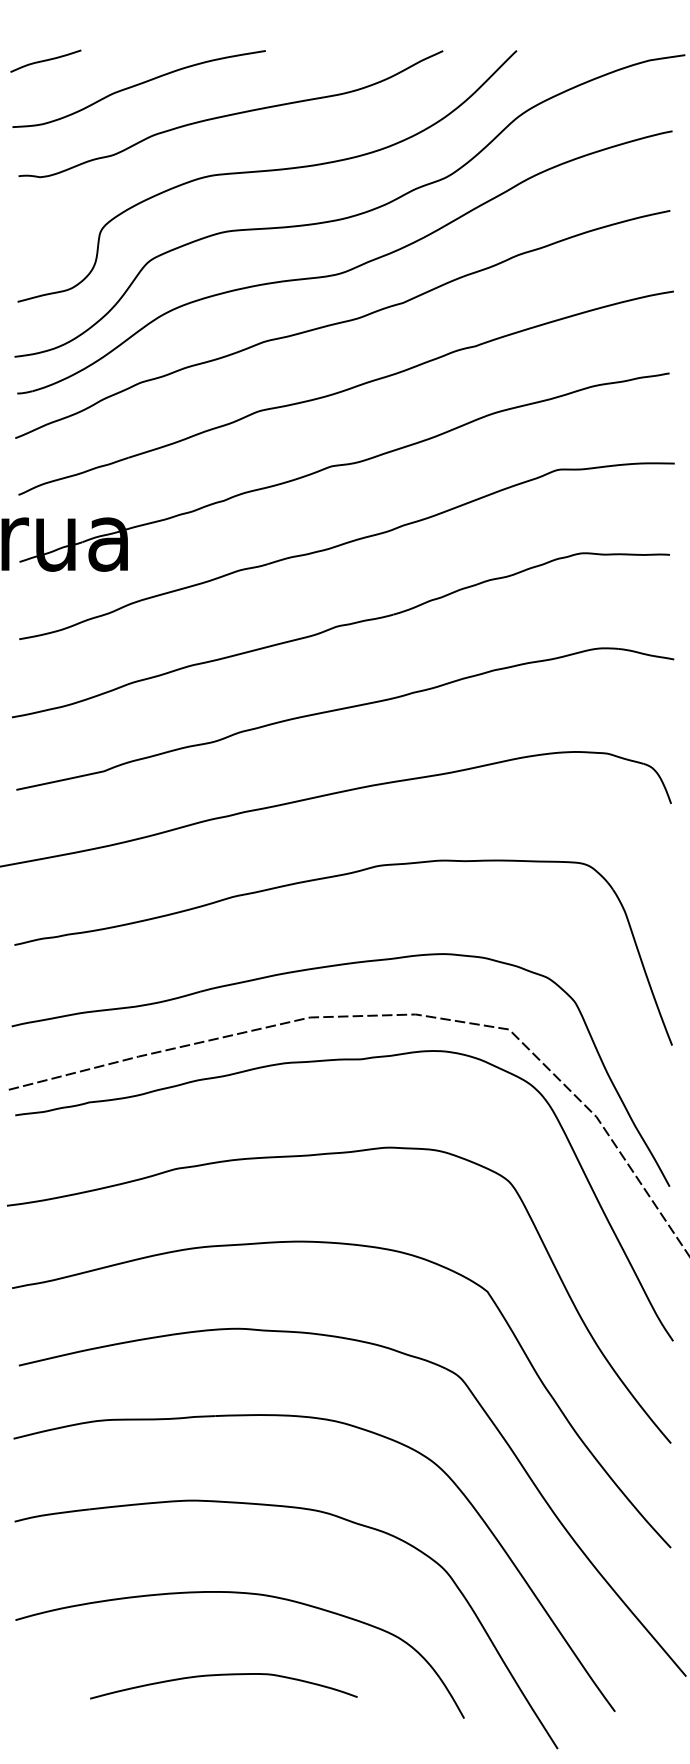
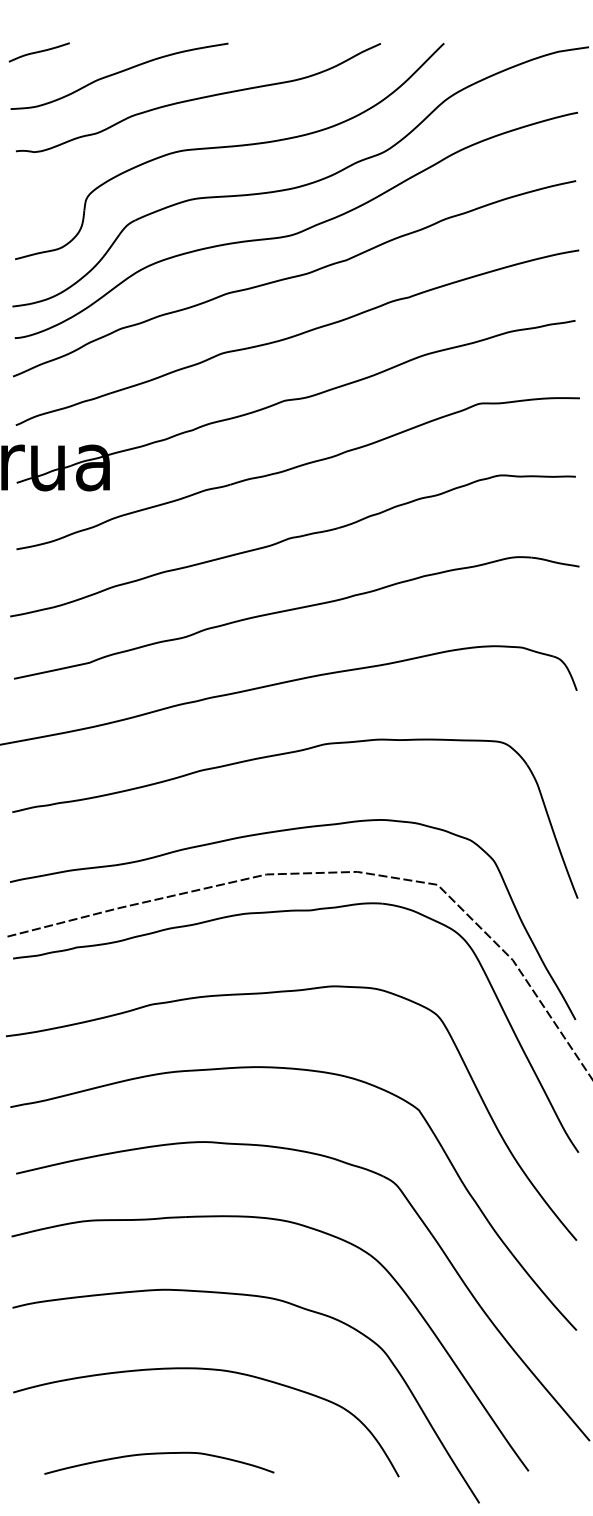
curve: (224, 1675) -> (159, 1454), moved

